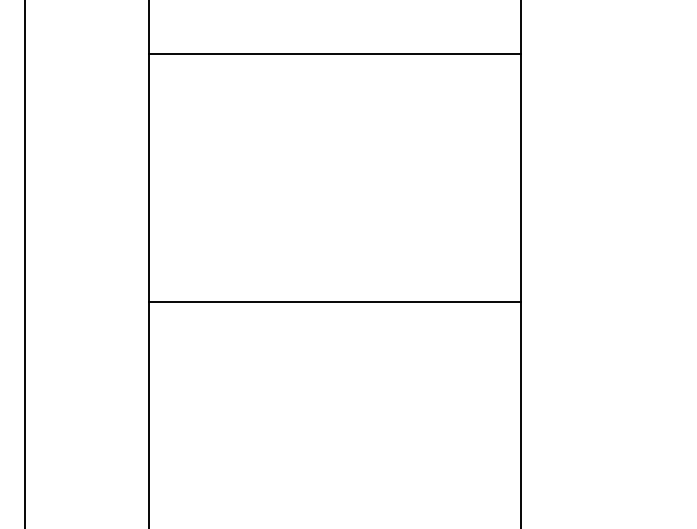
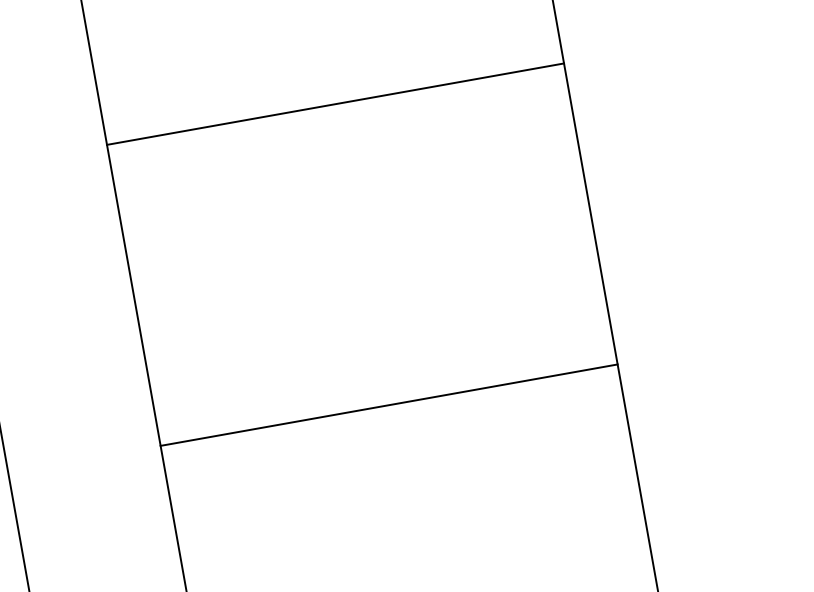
line: (334, 53) -> (334, 104), moved
line: (334, 302) -> (388, 405), moved

